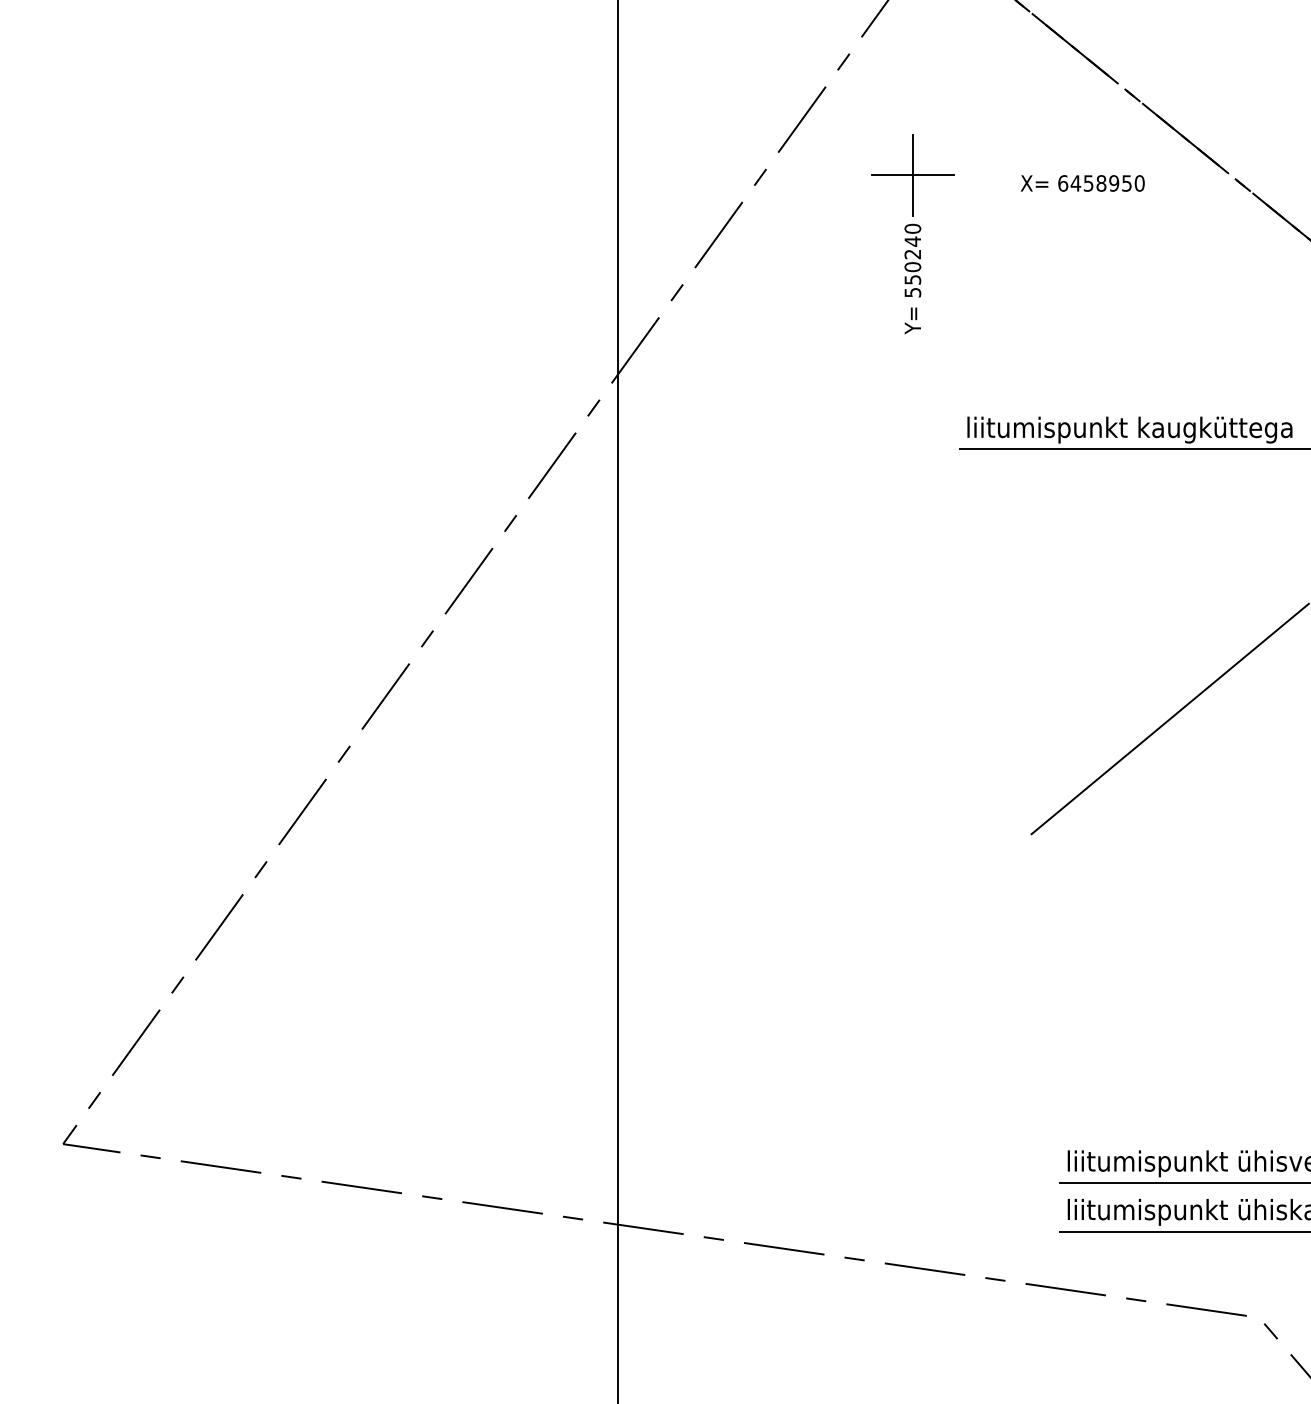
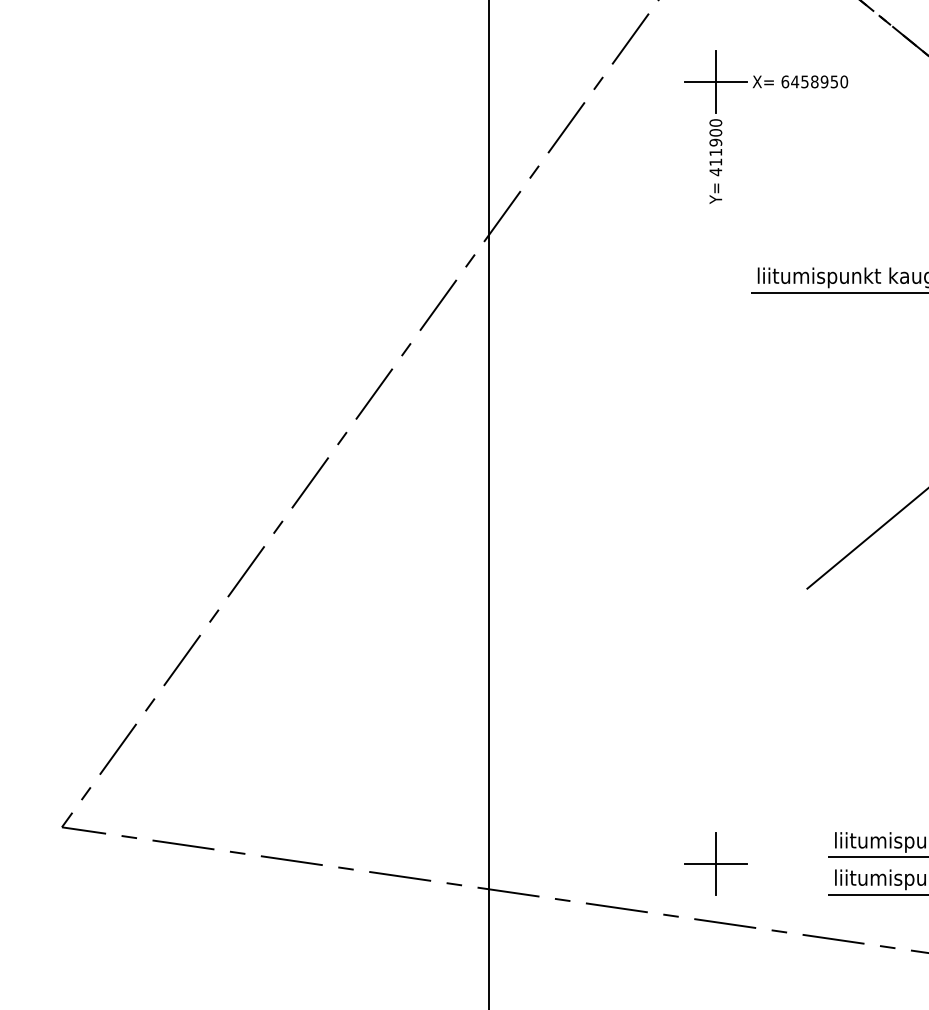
text: (1082, 183) -> (800, 81), moved
text: (912, 266) -> (715, 151), 550240 -> 411900
part: (912, 1191) -> (715, 863), added

